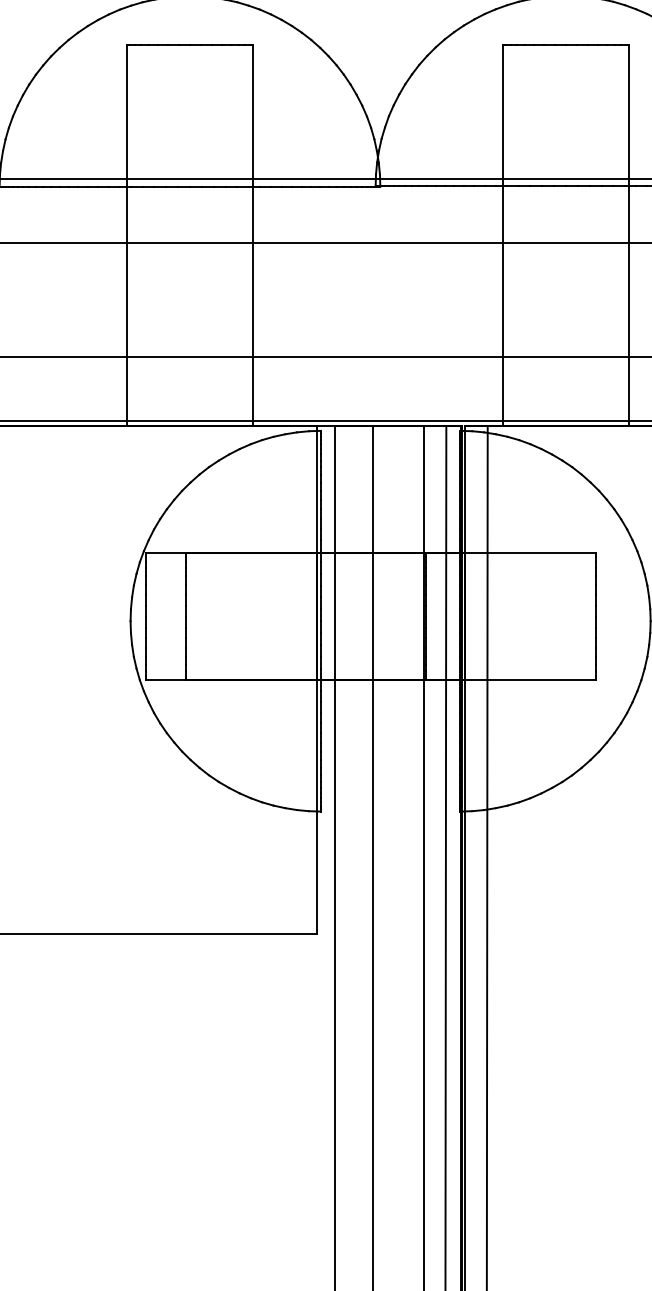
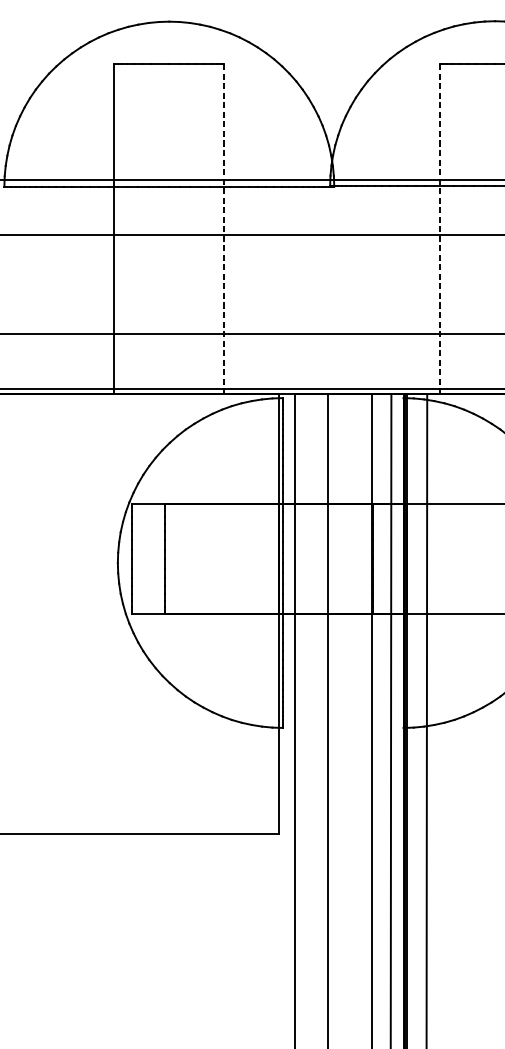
line: (253, 236) -> (224, 229), solid -> dashed
line: (502, 236) -> (440, 229), solid -> dashed

